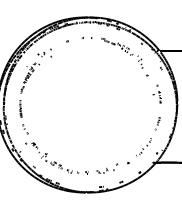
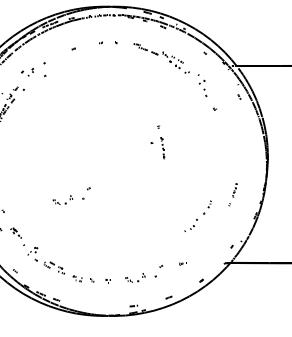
part: (156, 93) -> (156, 140), moved
part: (66, 124) -> (71, 195), added
part: (143, 147) -> (197, 216), moved

